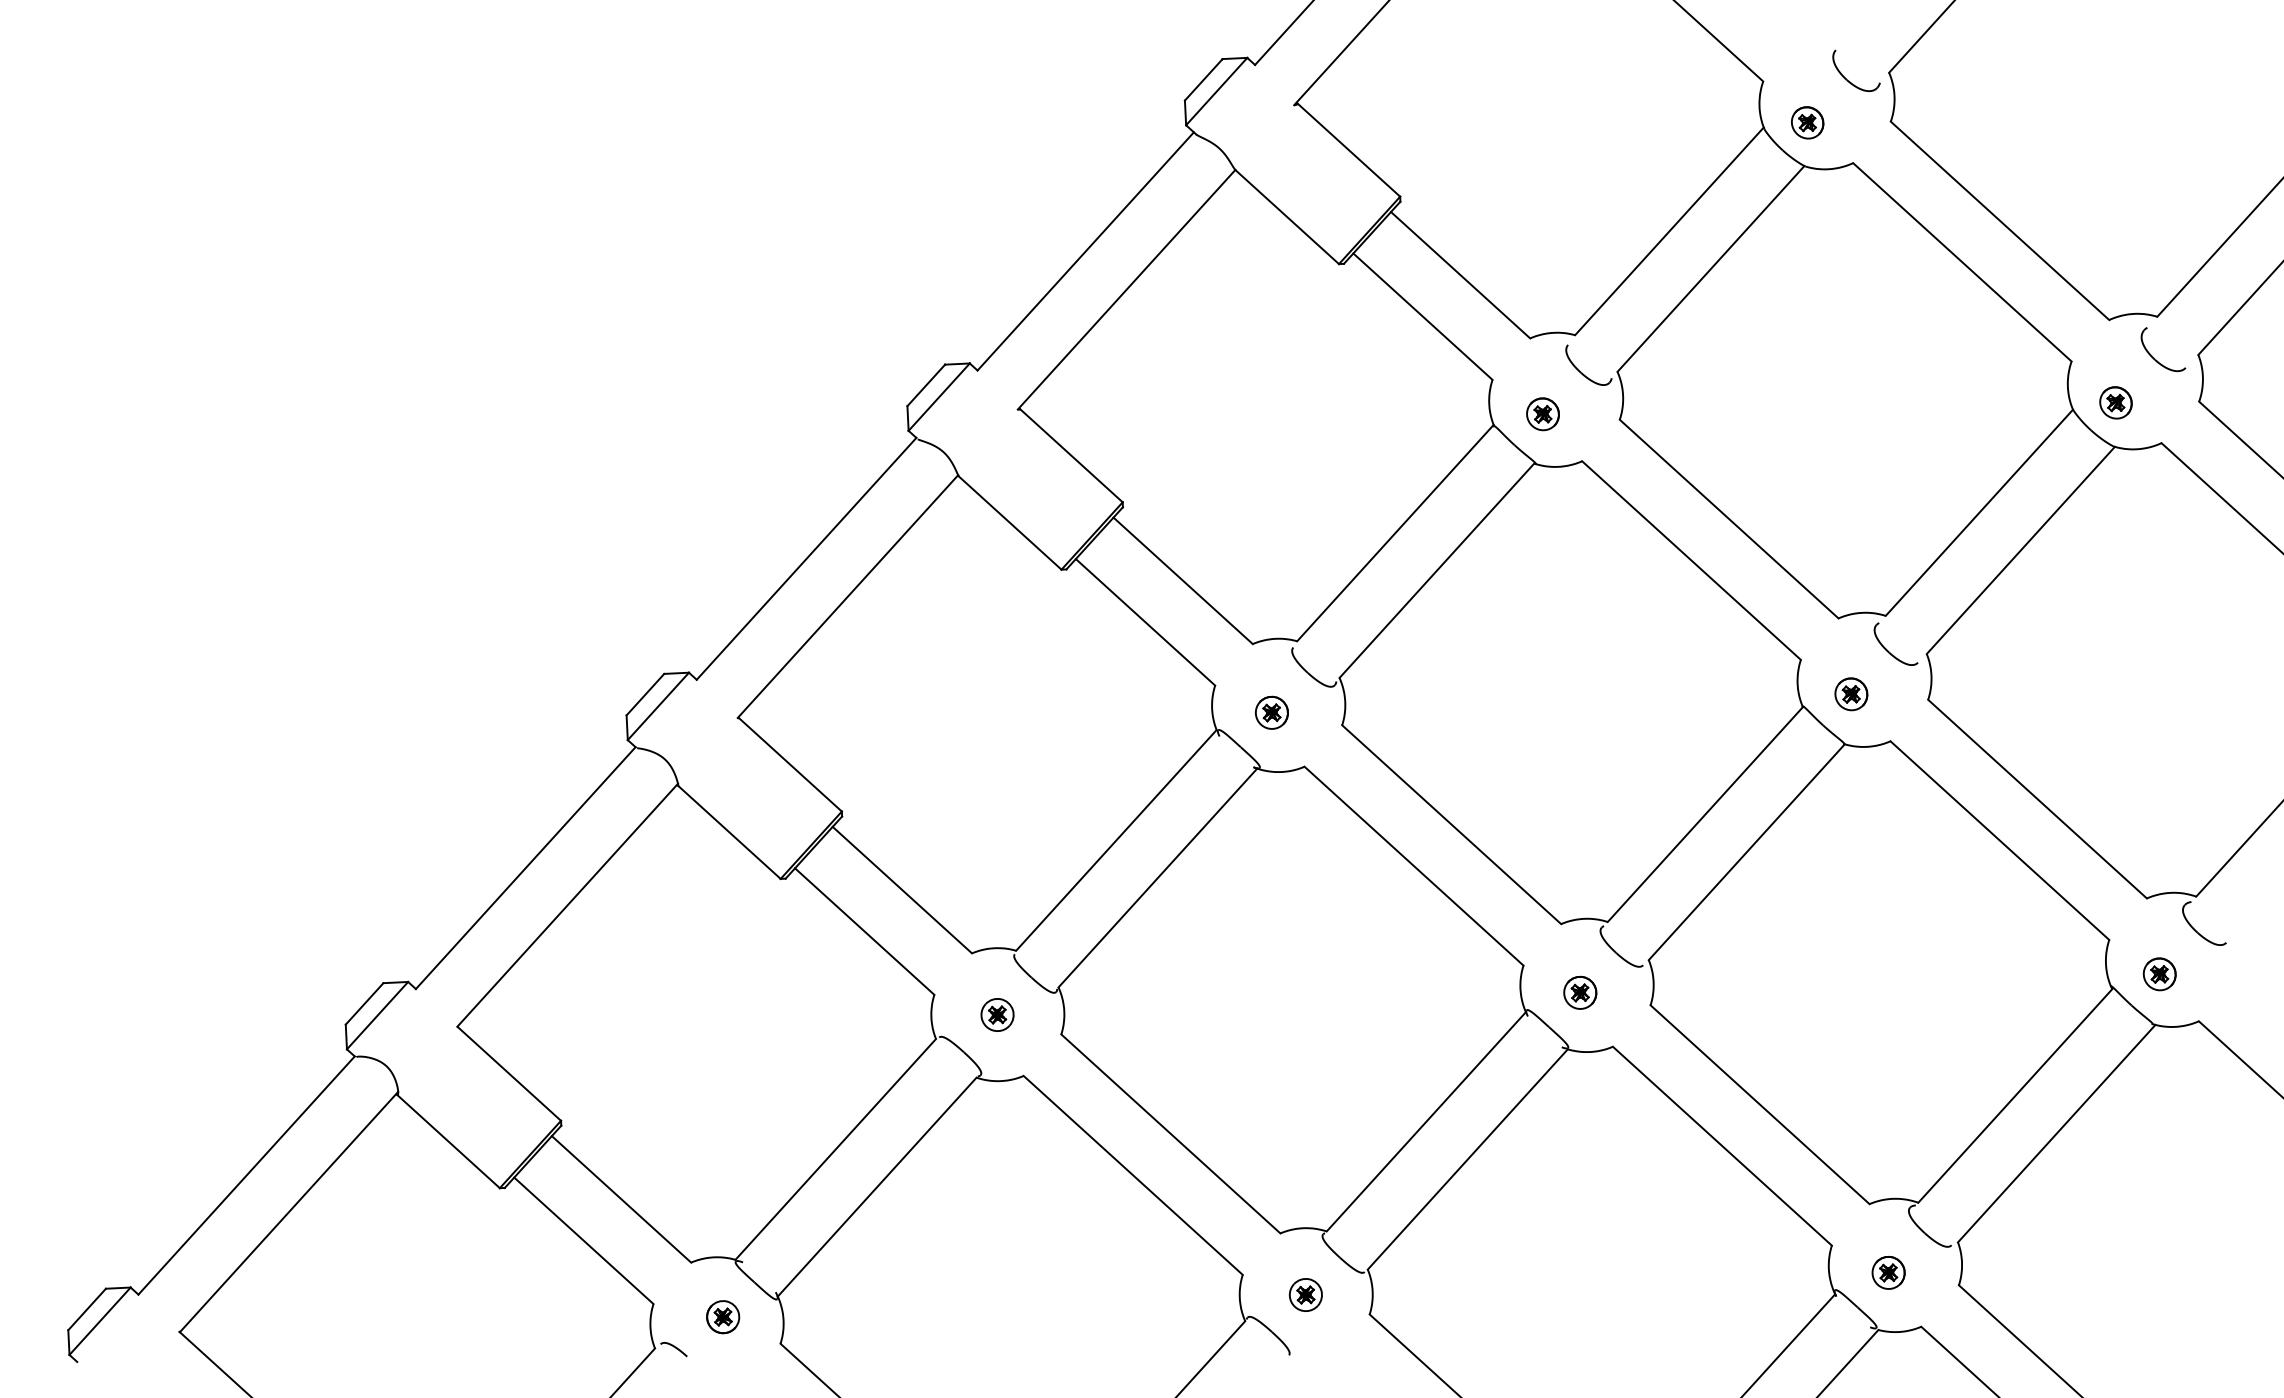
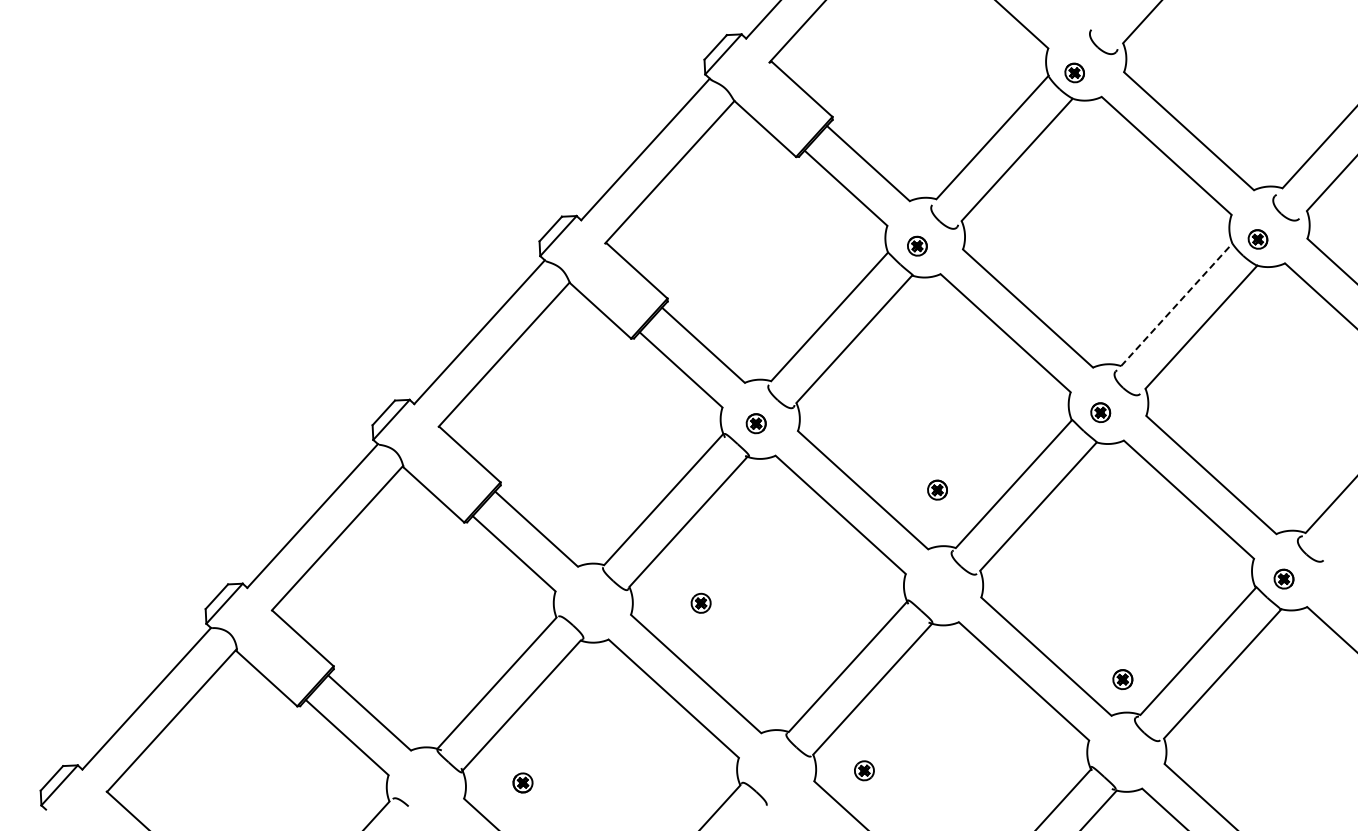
line: (1978, 512) -> (1176, 304), solid -> dashed
part: (1580, 991) -> (937, 489), moved
part: (996, 1013) -> (700, 602), moved
part: (1888, 1272) -> (1122, 679), moved
part: (1306, 1294) -> (864, 770), moved
part: (722, 1316) -> (522, 782), moved

